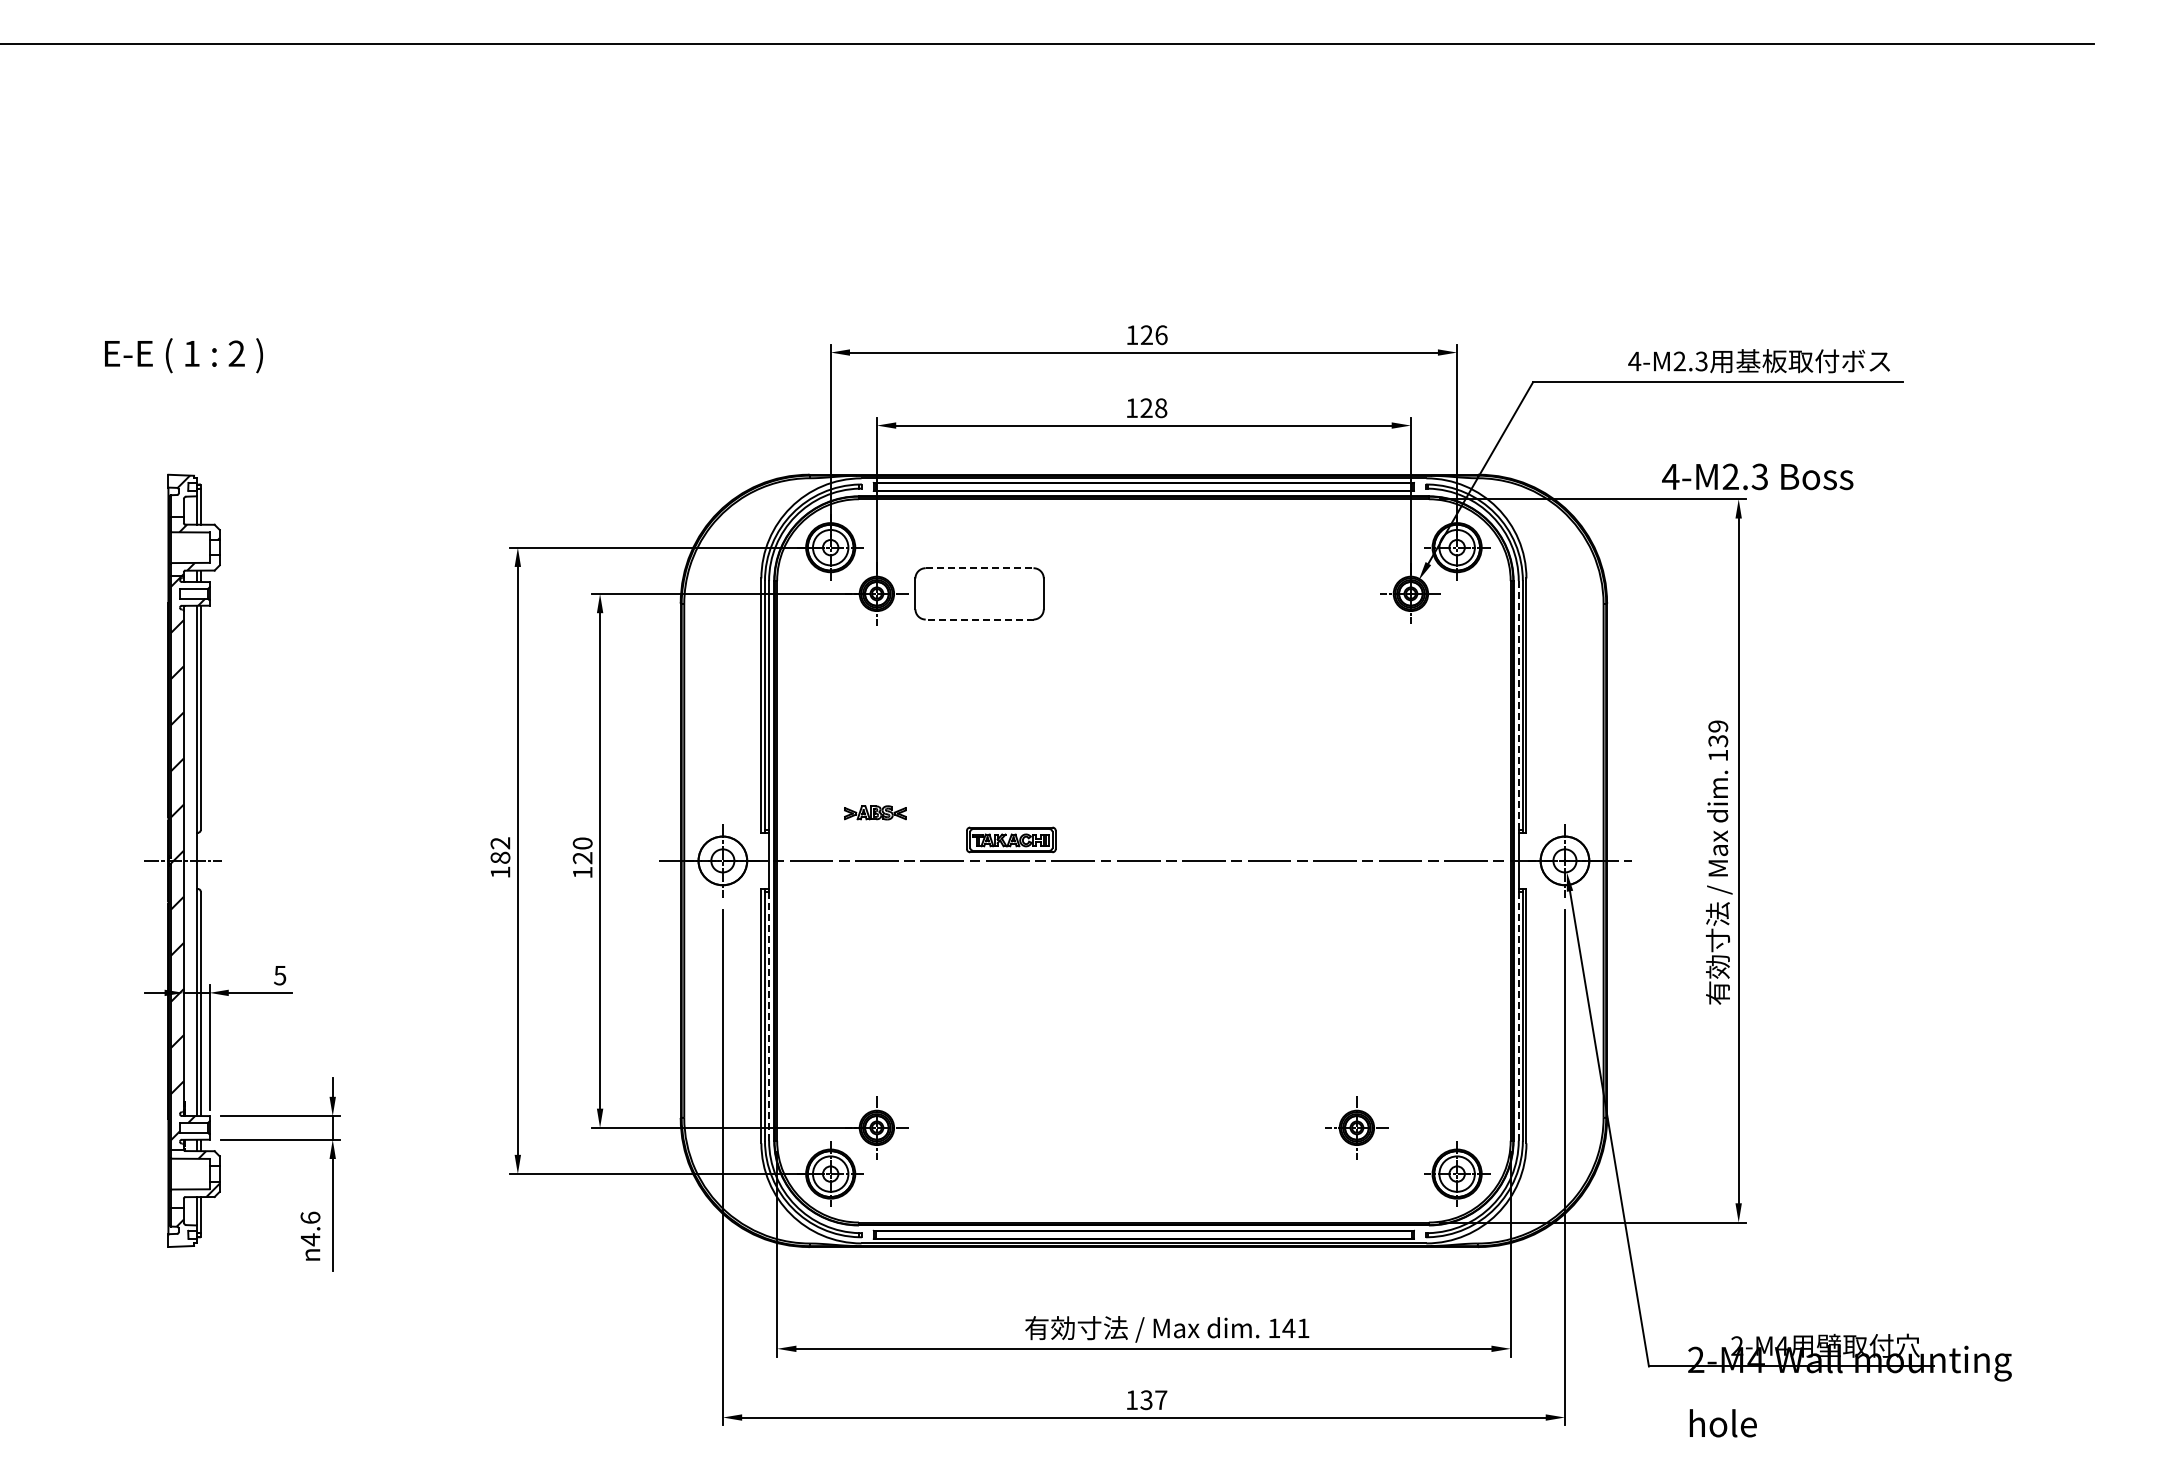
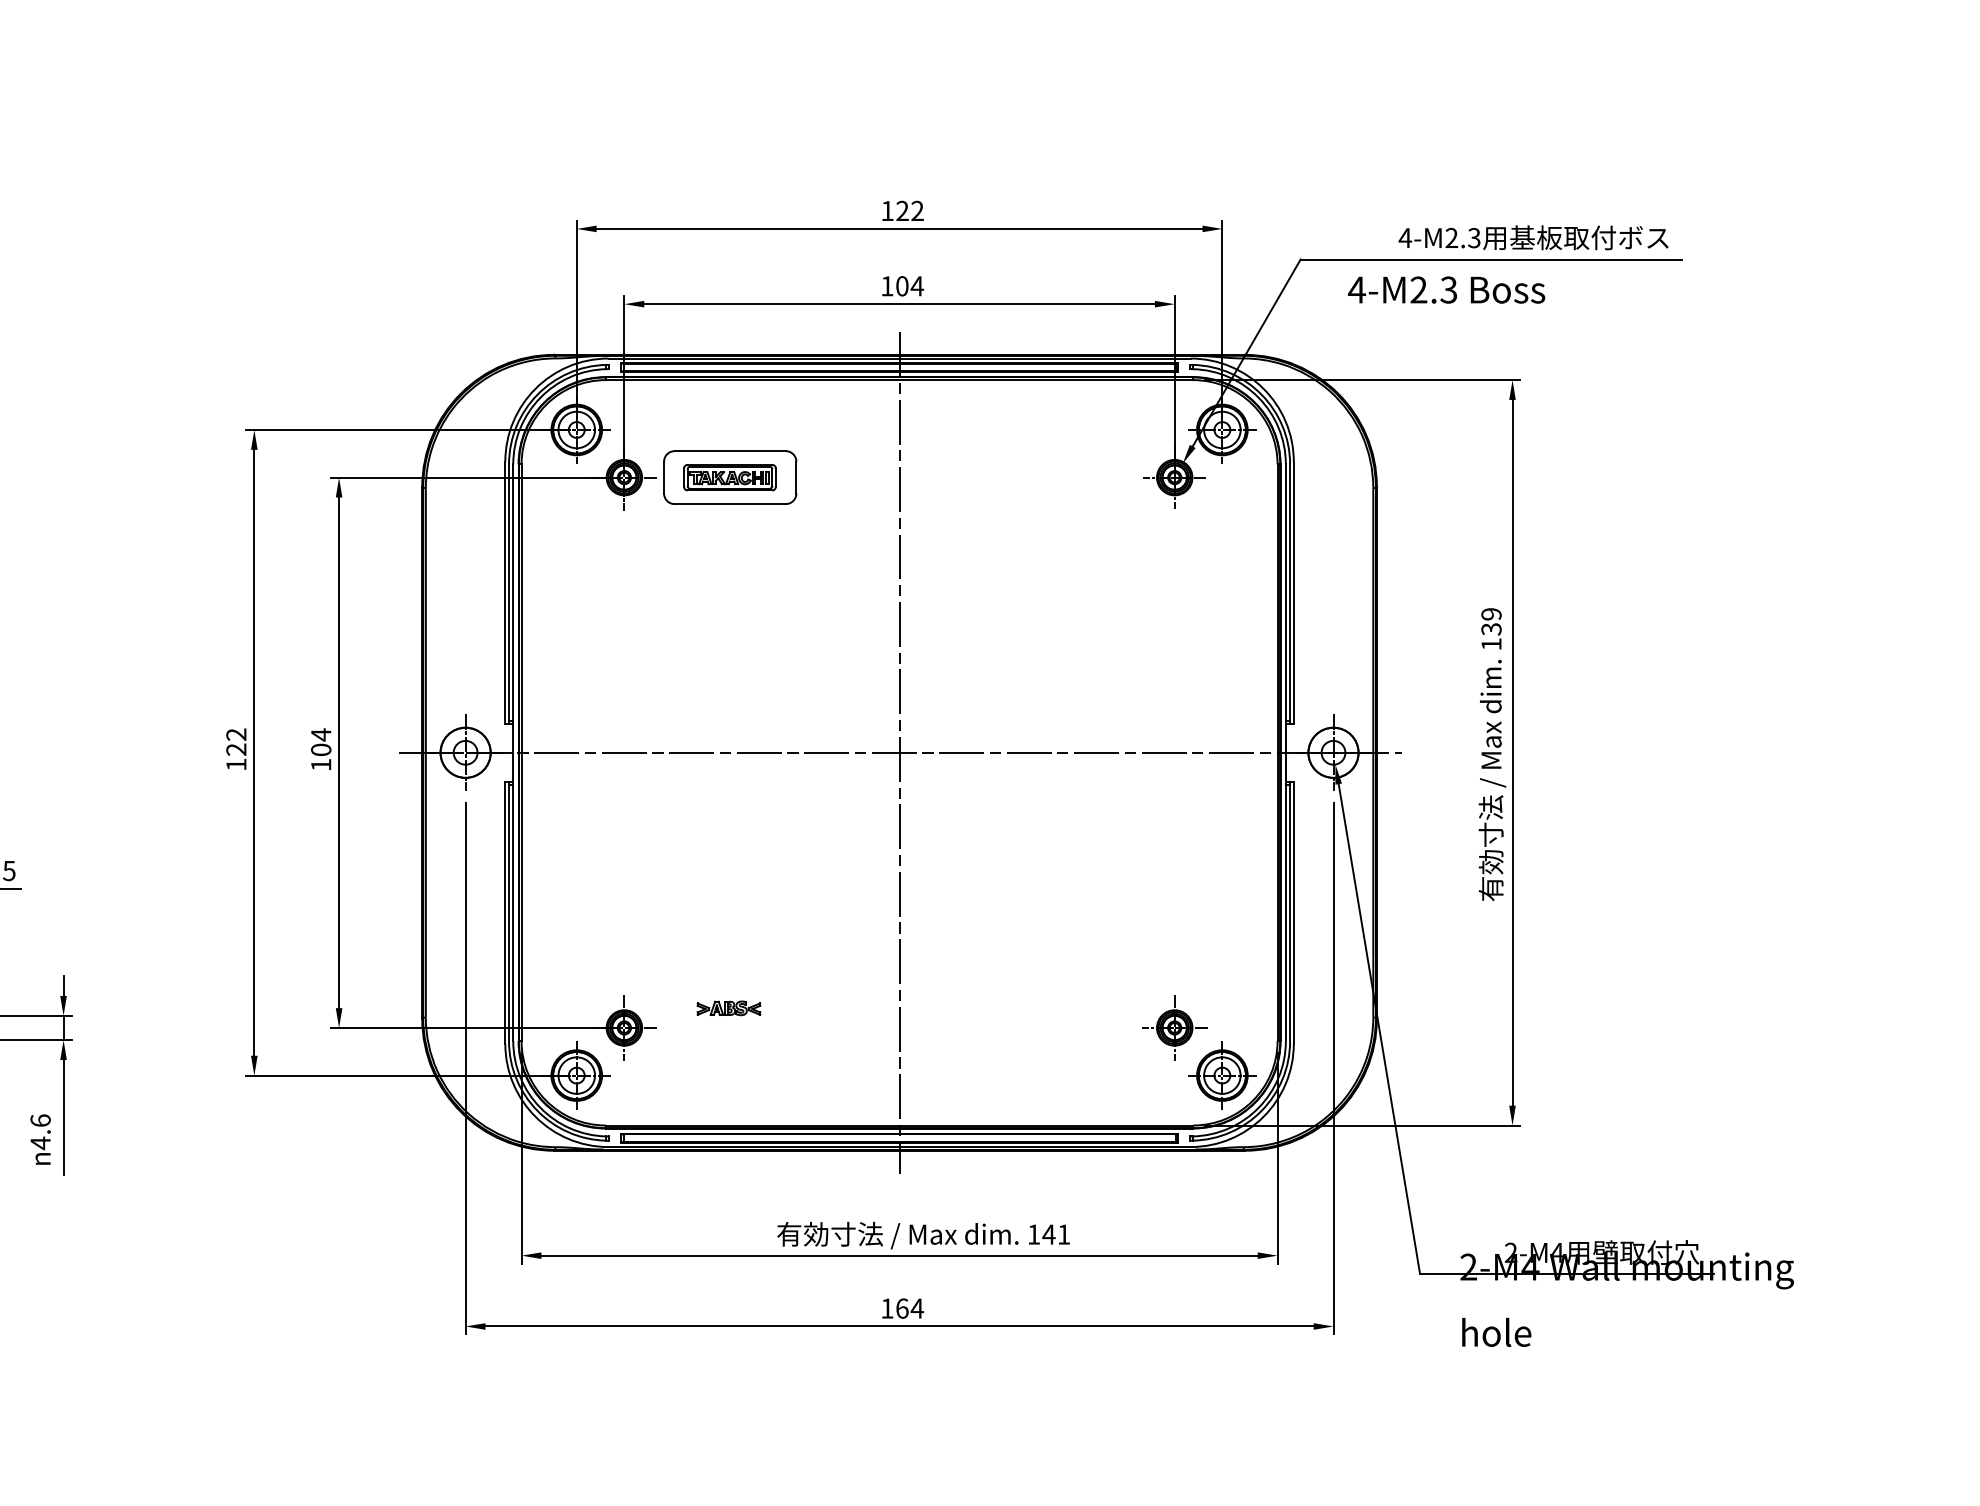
text: (1161, 335) -> (917, 211), 126 -> 122
text: (1153, 408) -> (909, 286), 128 -> 104
text: (1757, 476) -> (1446, 289), moved
line: (979, 568) -> (730, 451), dashed -> solid
line: (979, 619) -> (730, 504), dashed -> solid
line: (1518, 705) -> (1285, 592), dashed -> solid
part: (875, 812) -> (729, 1007), moved
part: (1011, 839) -> (730, 477), moved
text: (582, 850) -> (320, 742), 120 -> 104
text: (500, 857) -> (236, 749), 182 -> 122
line: (1143, 860) -> (899, 752), added
line: (769, 1016) -> (513, 913), dashed -> solid
line: (1518, 1016) -> (1285, 913), dashed -> solid
part: (1356, 1127) -> (1174, 1027), moved
text: (1153, 1400) -> (909, 1308), 137 -> 164

